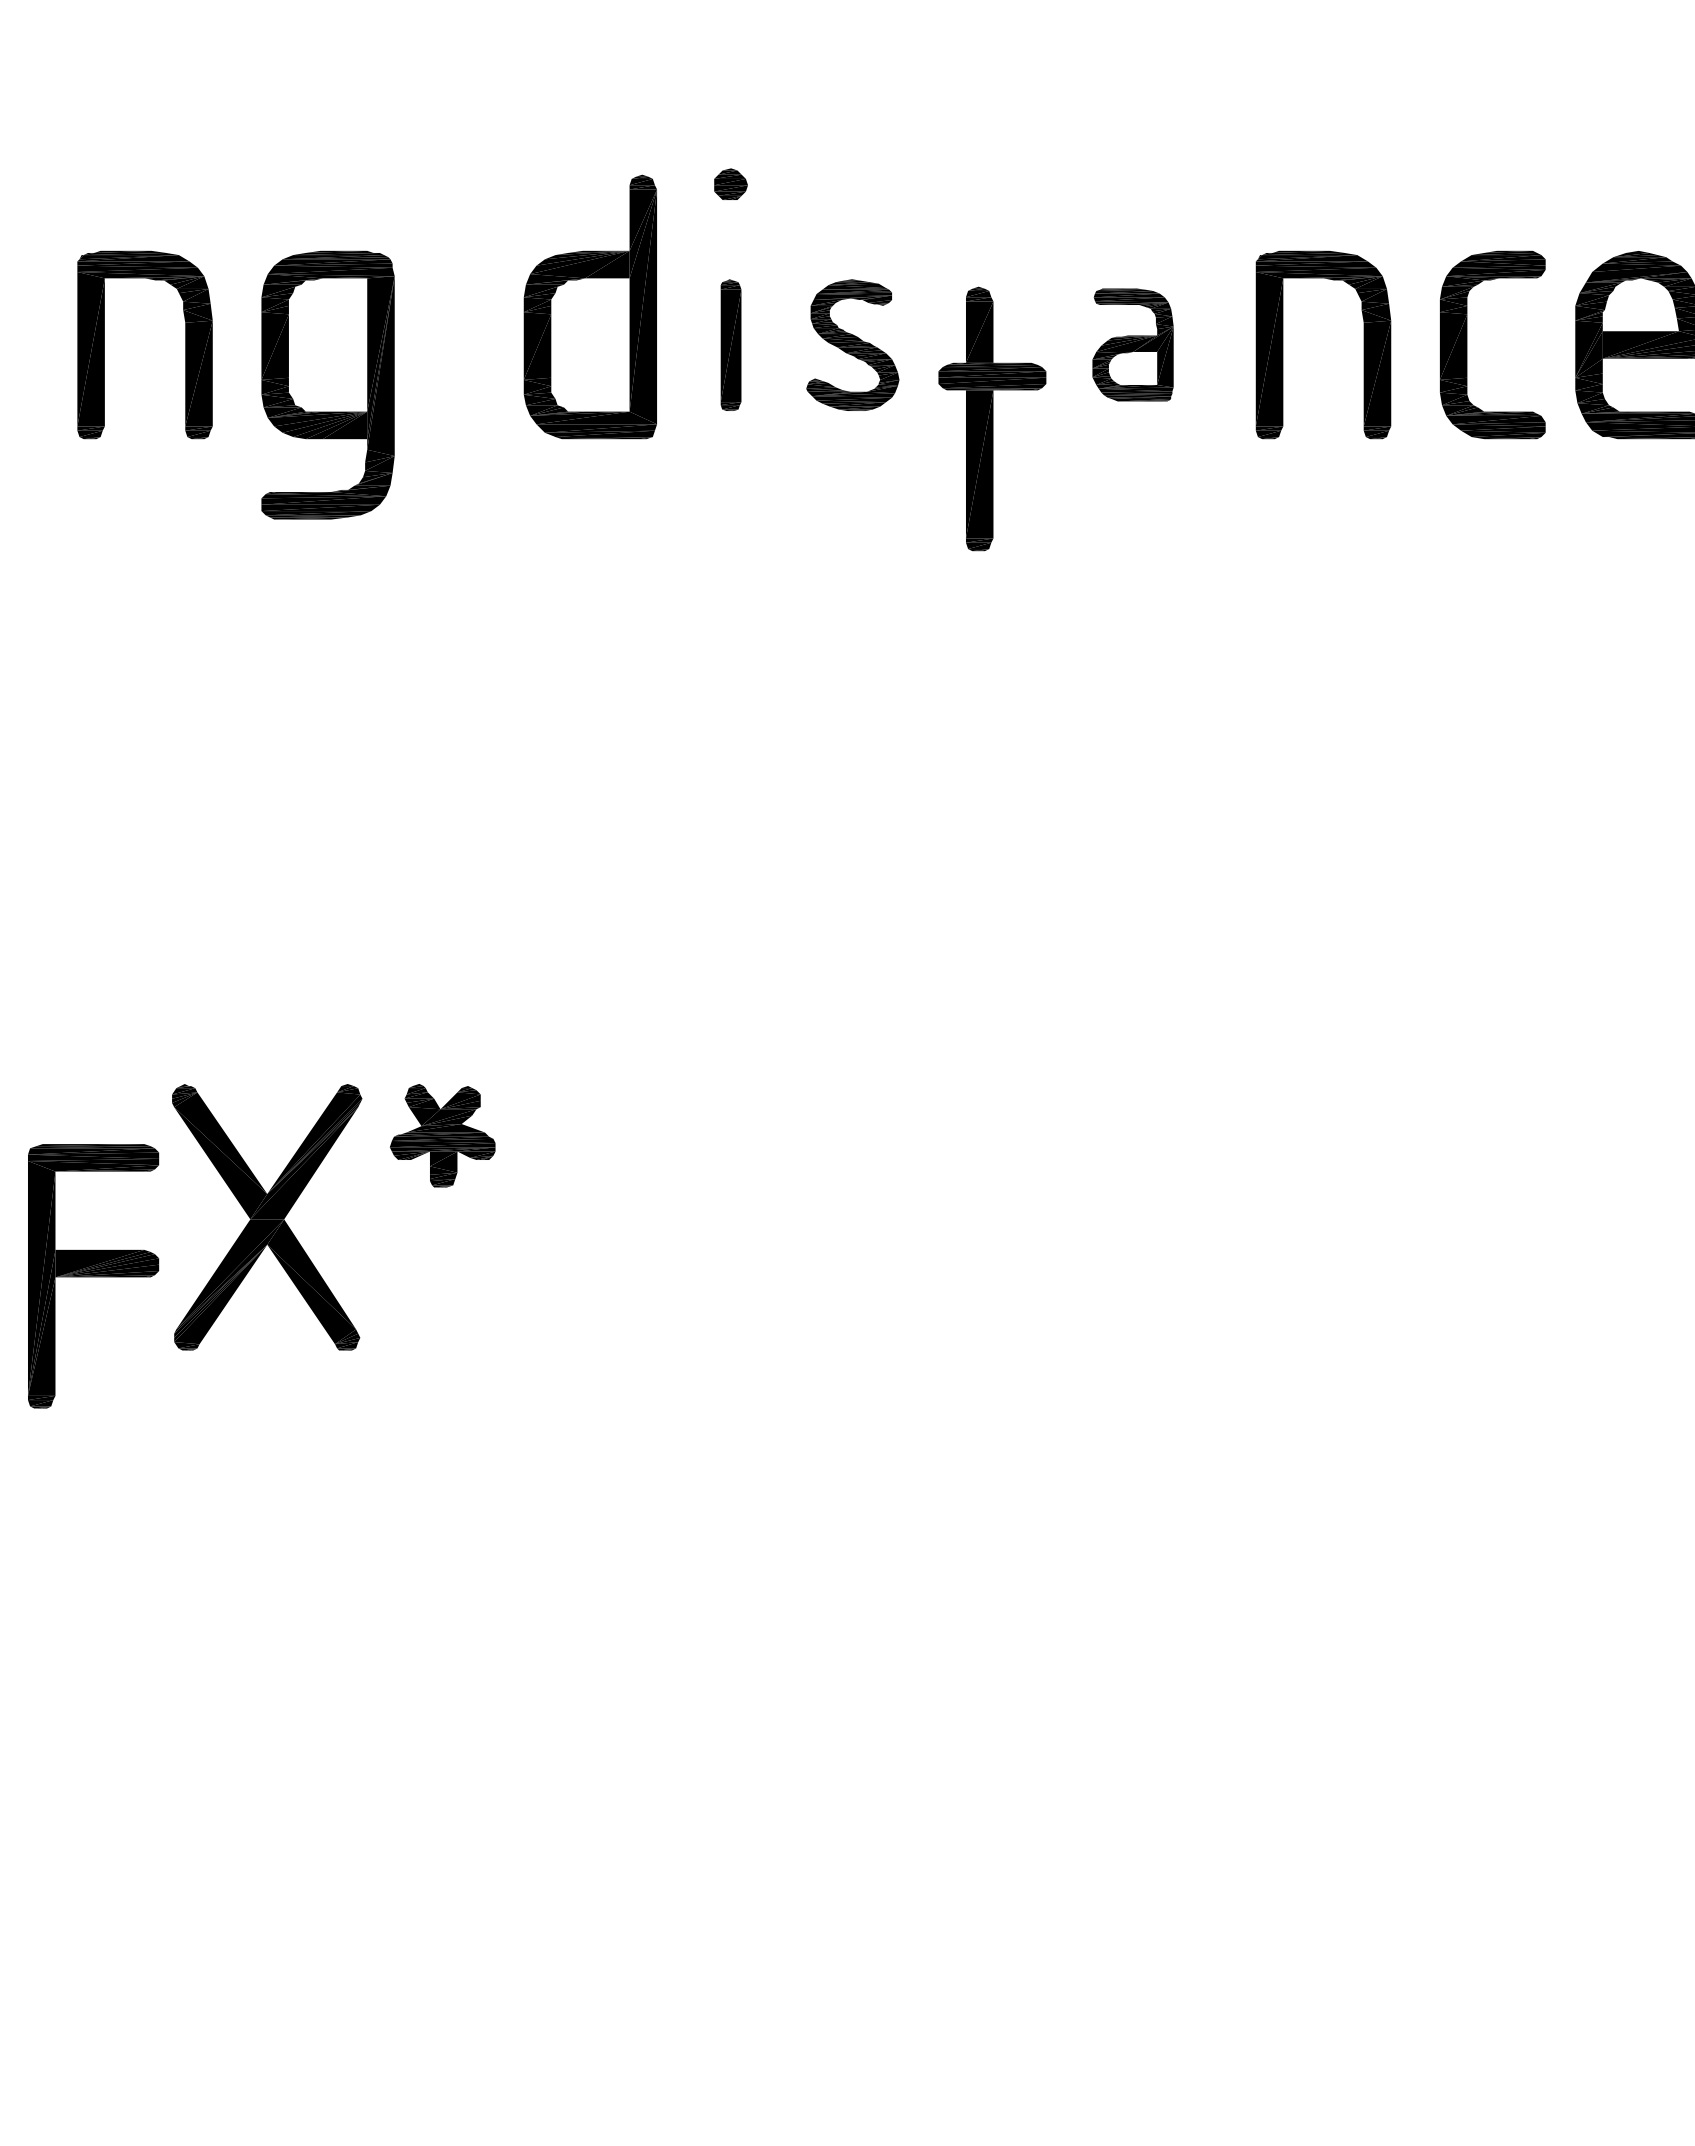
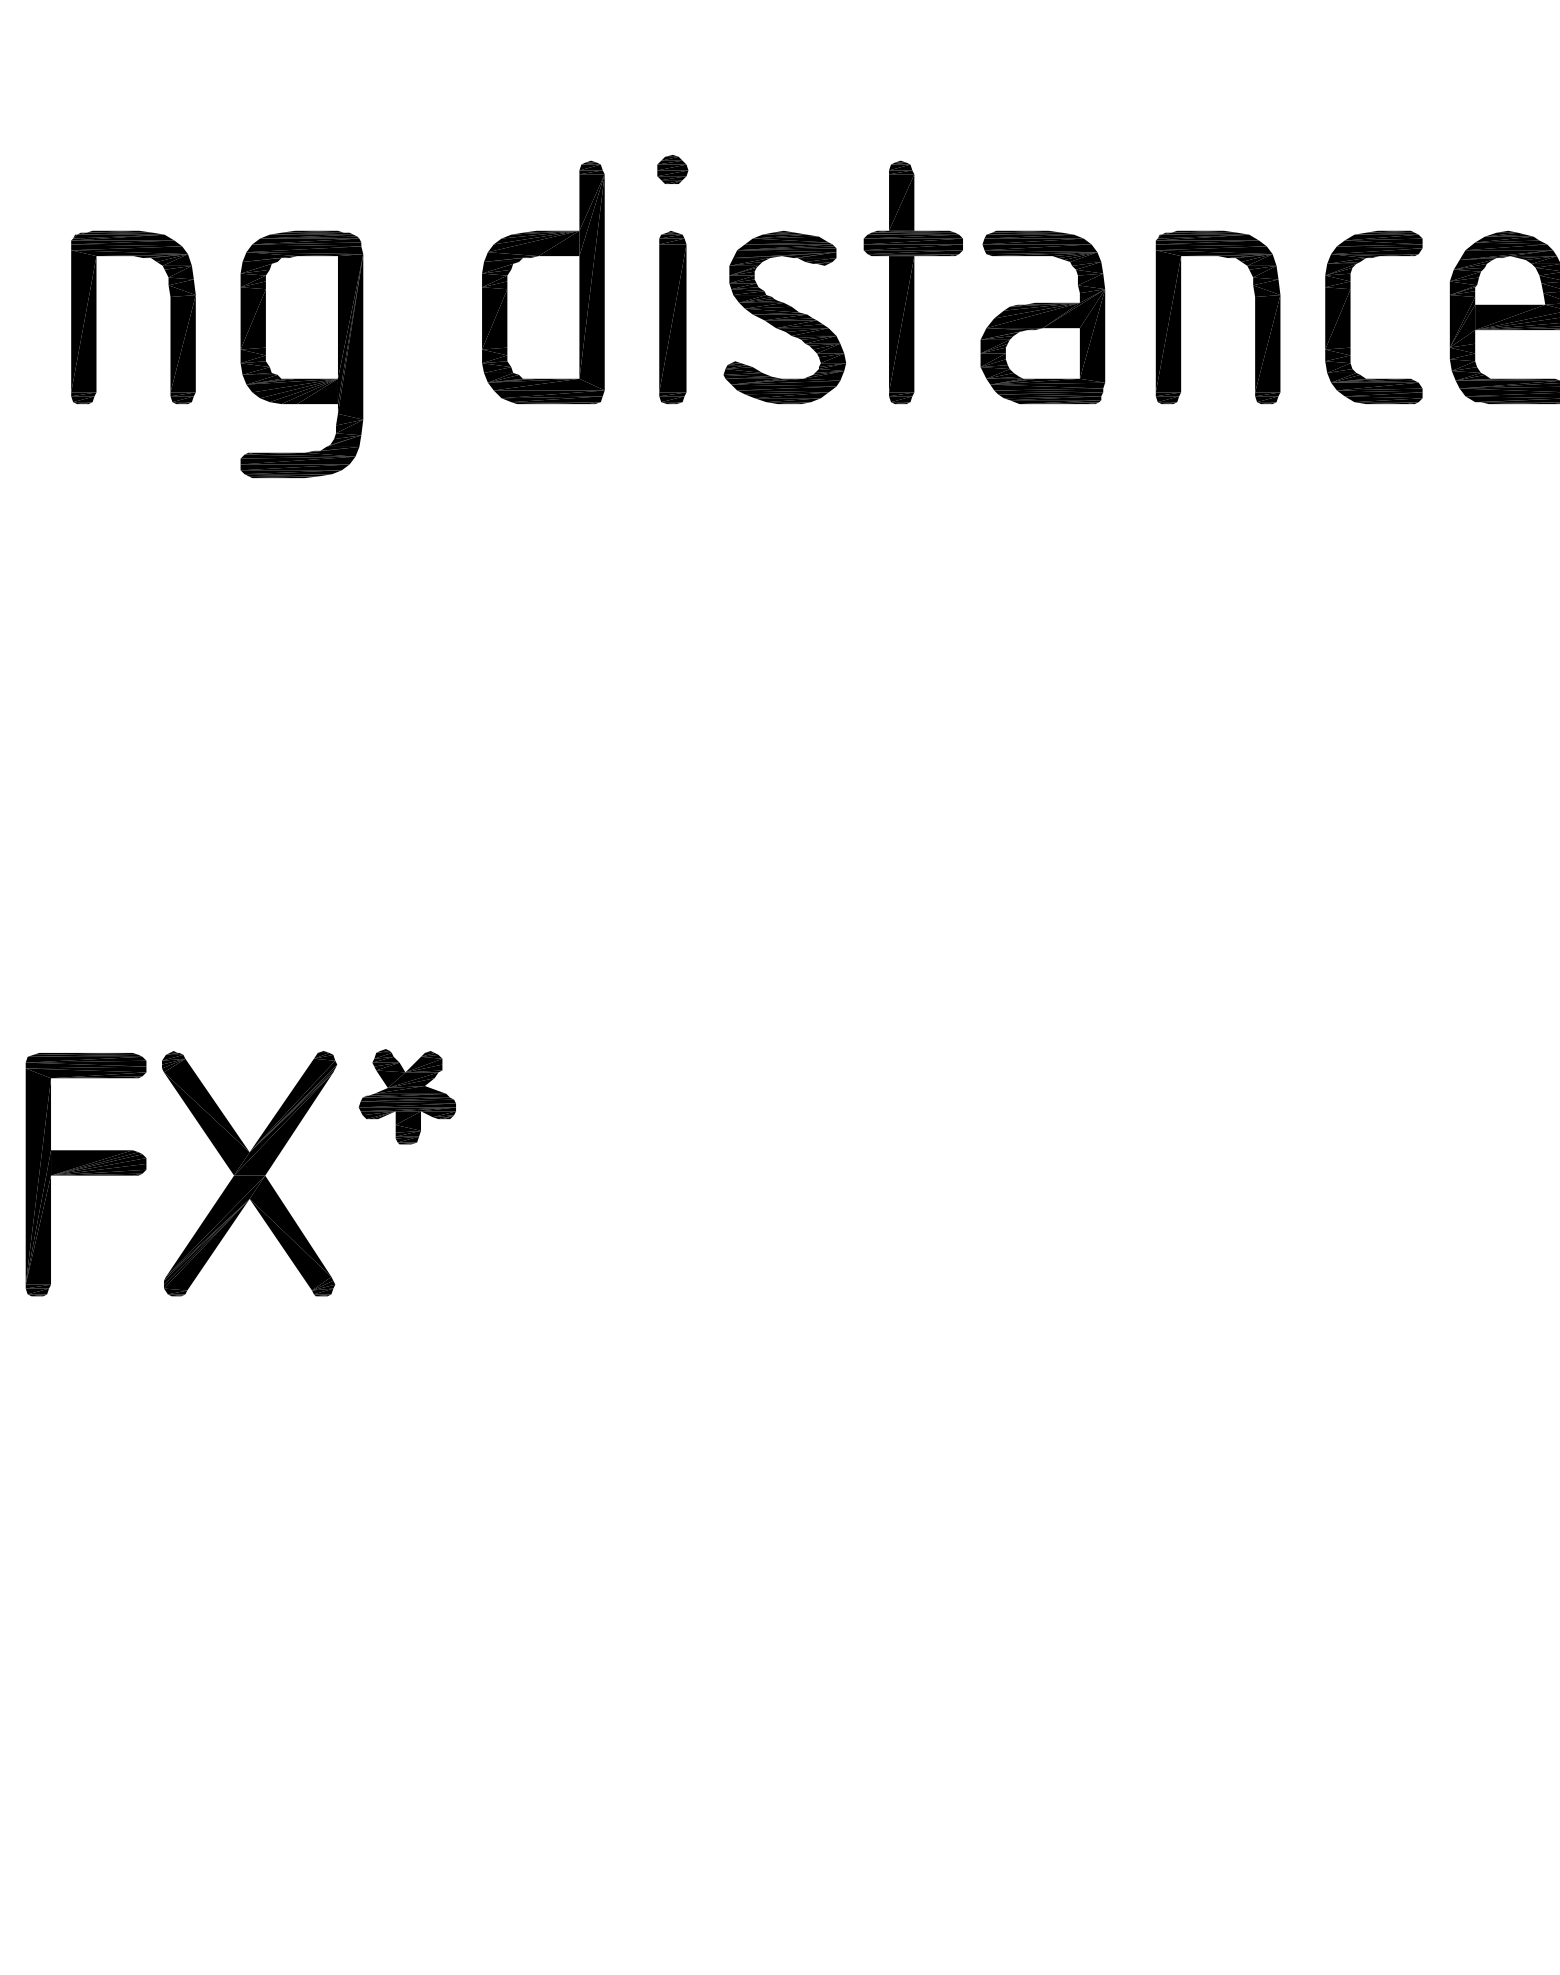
part: (1132, 344) -> (1042, 316), size x1.67
part: (730, 345) -> (672, 317), size x1.43
part: (852, 345) -> (784, 317), size x1.43
part: (992, 418) -> (913, 282), moved
part: (442, 1135) -> (407, 1096), moved
part: (267, 1217) -> (249, 1173), moved

